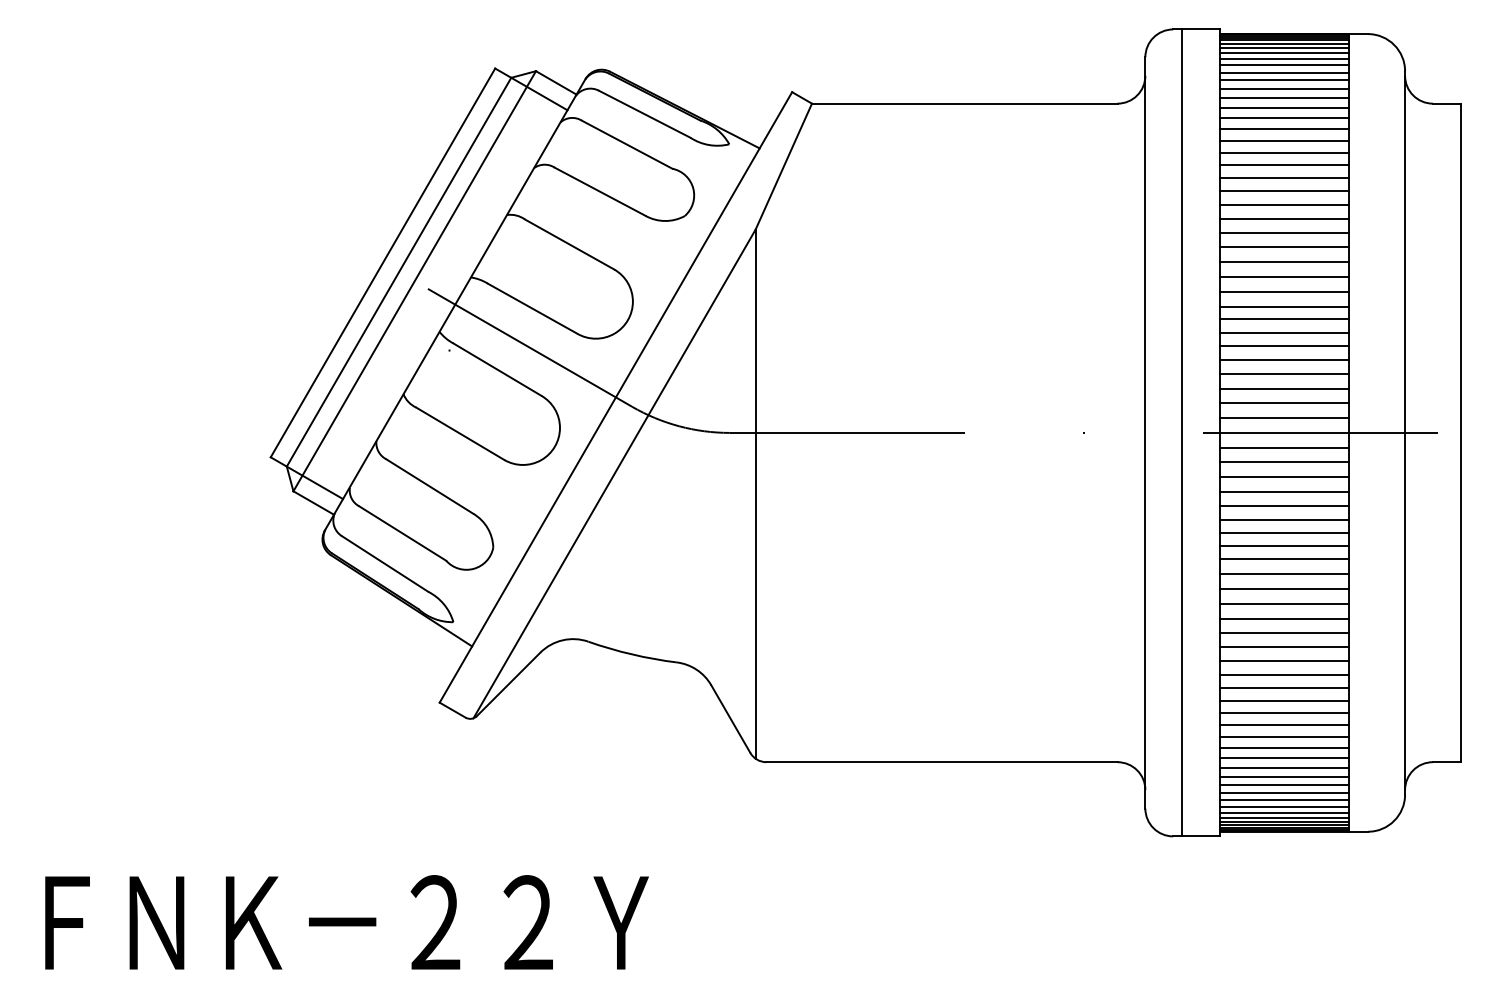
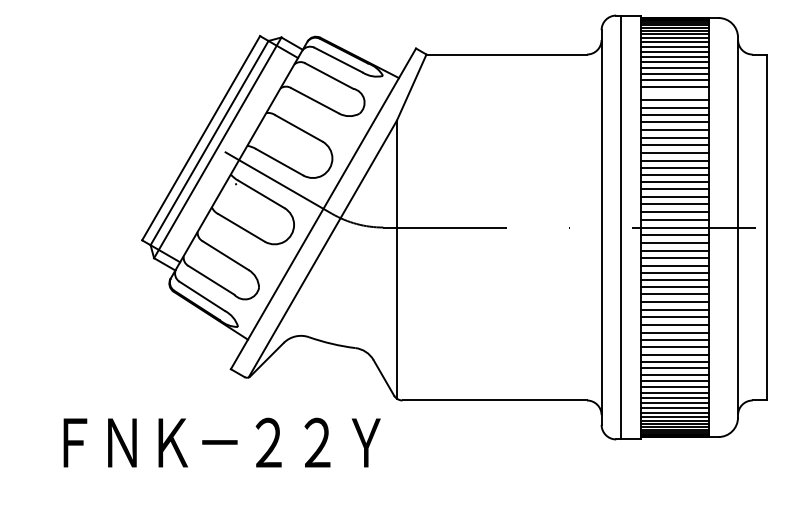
line: (1284, 177) -> (674, 93), removed
text: (345, 922) -> (221, 442), moved

